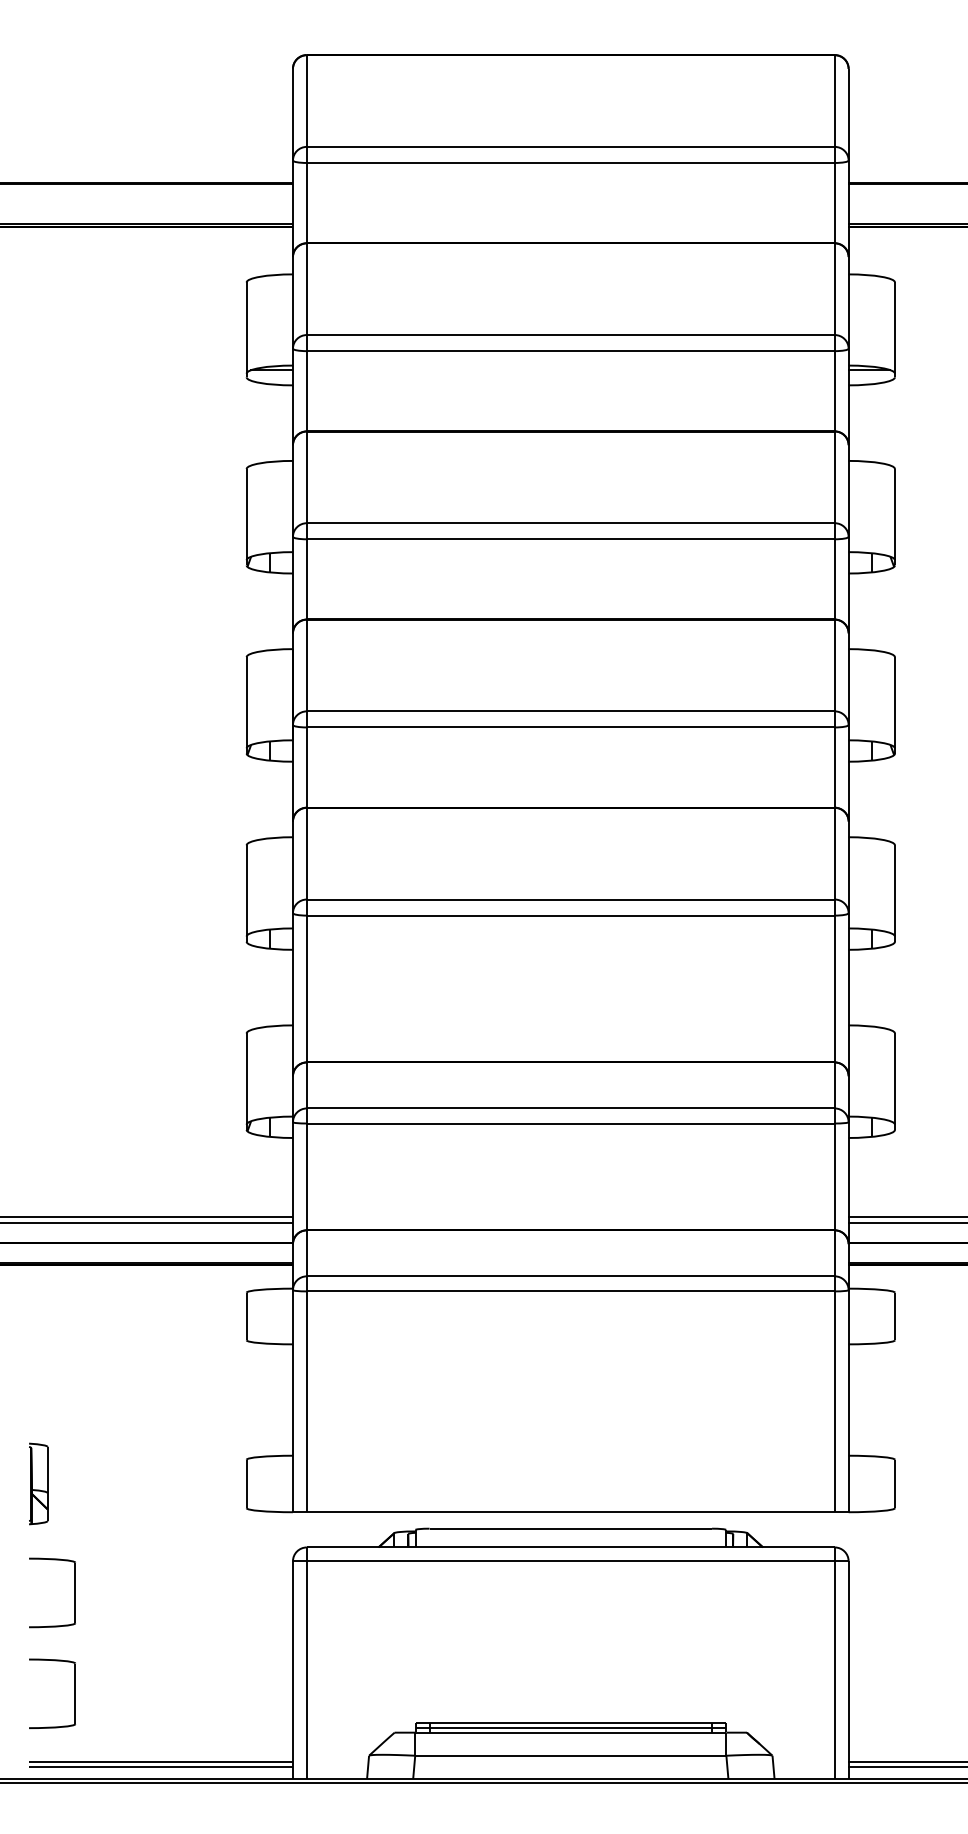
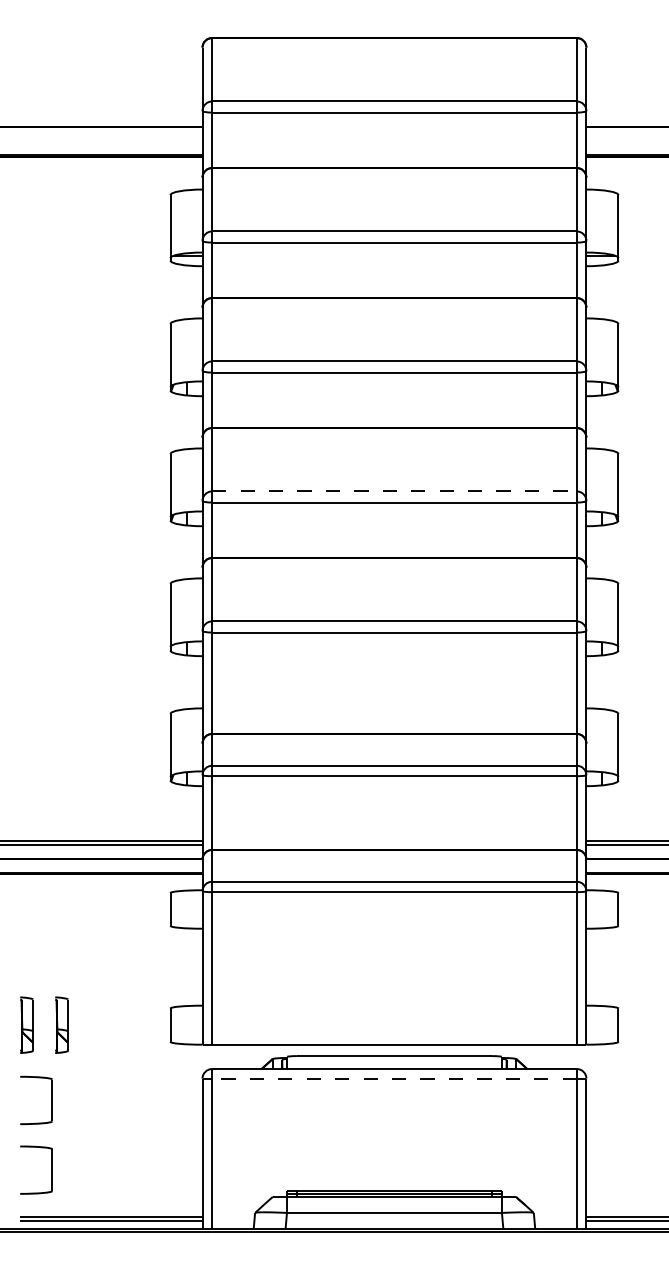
line: (570, 711) -> (394, 491), solid -> dashed
part: (88, 1482) -> (61, 1024), added
line: (569, 1561) -> (393, 1078), solid -> dashed

